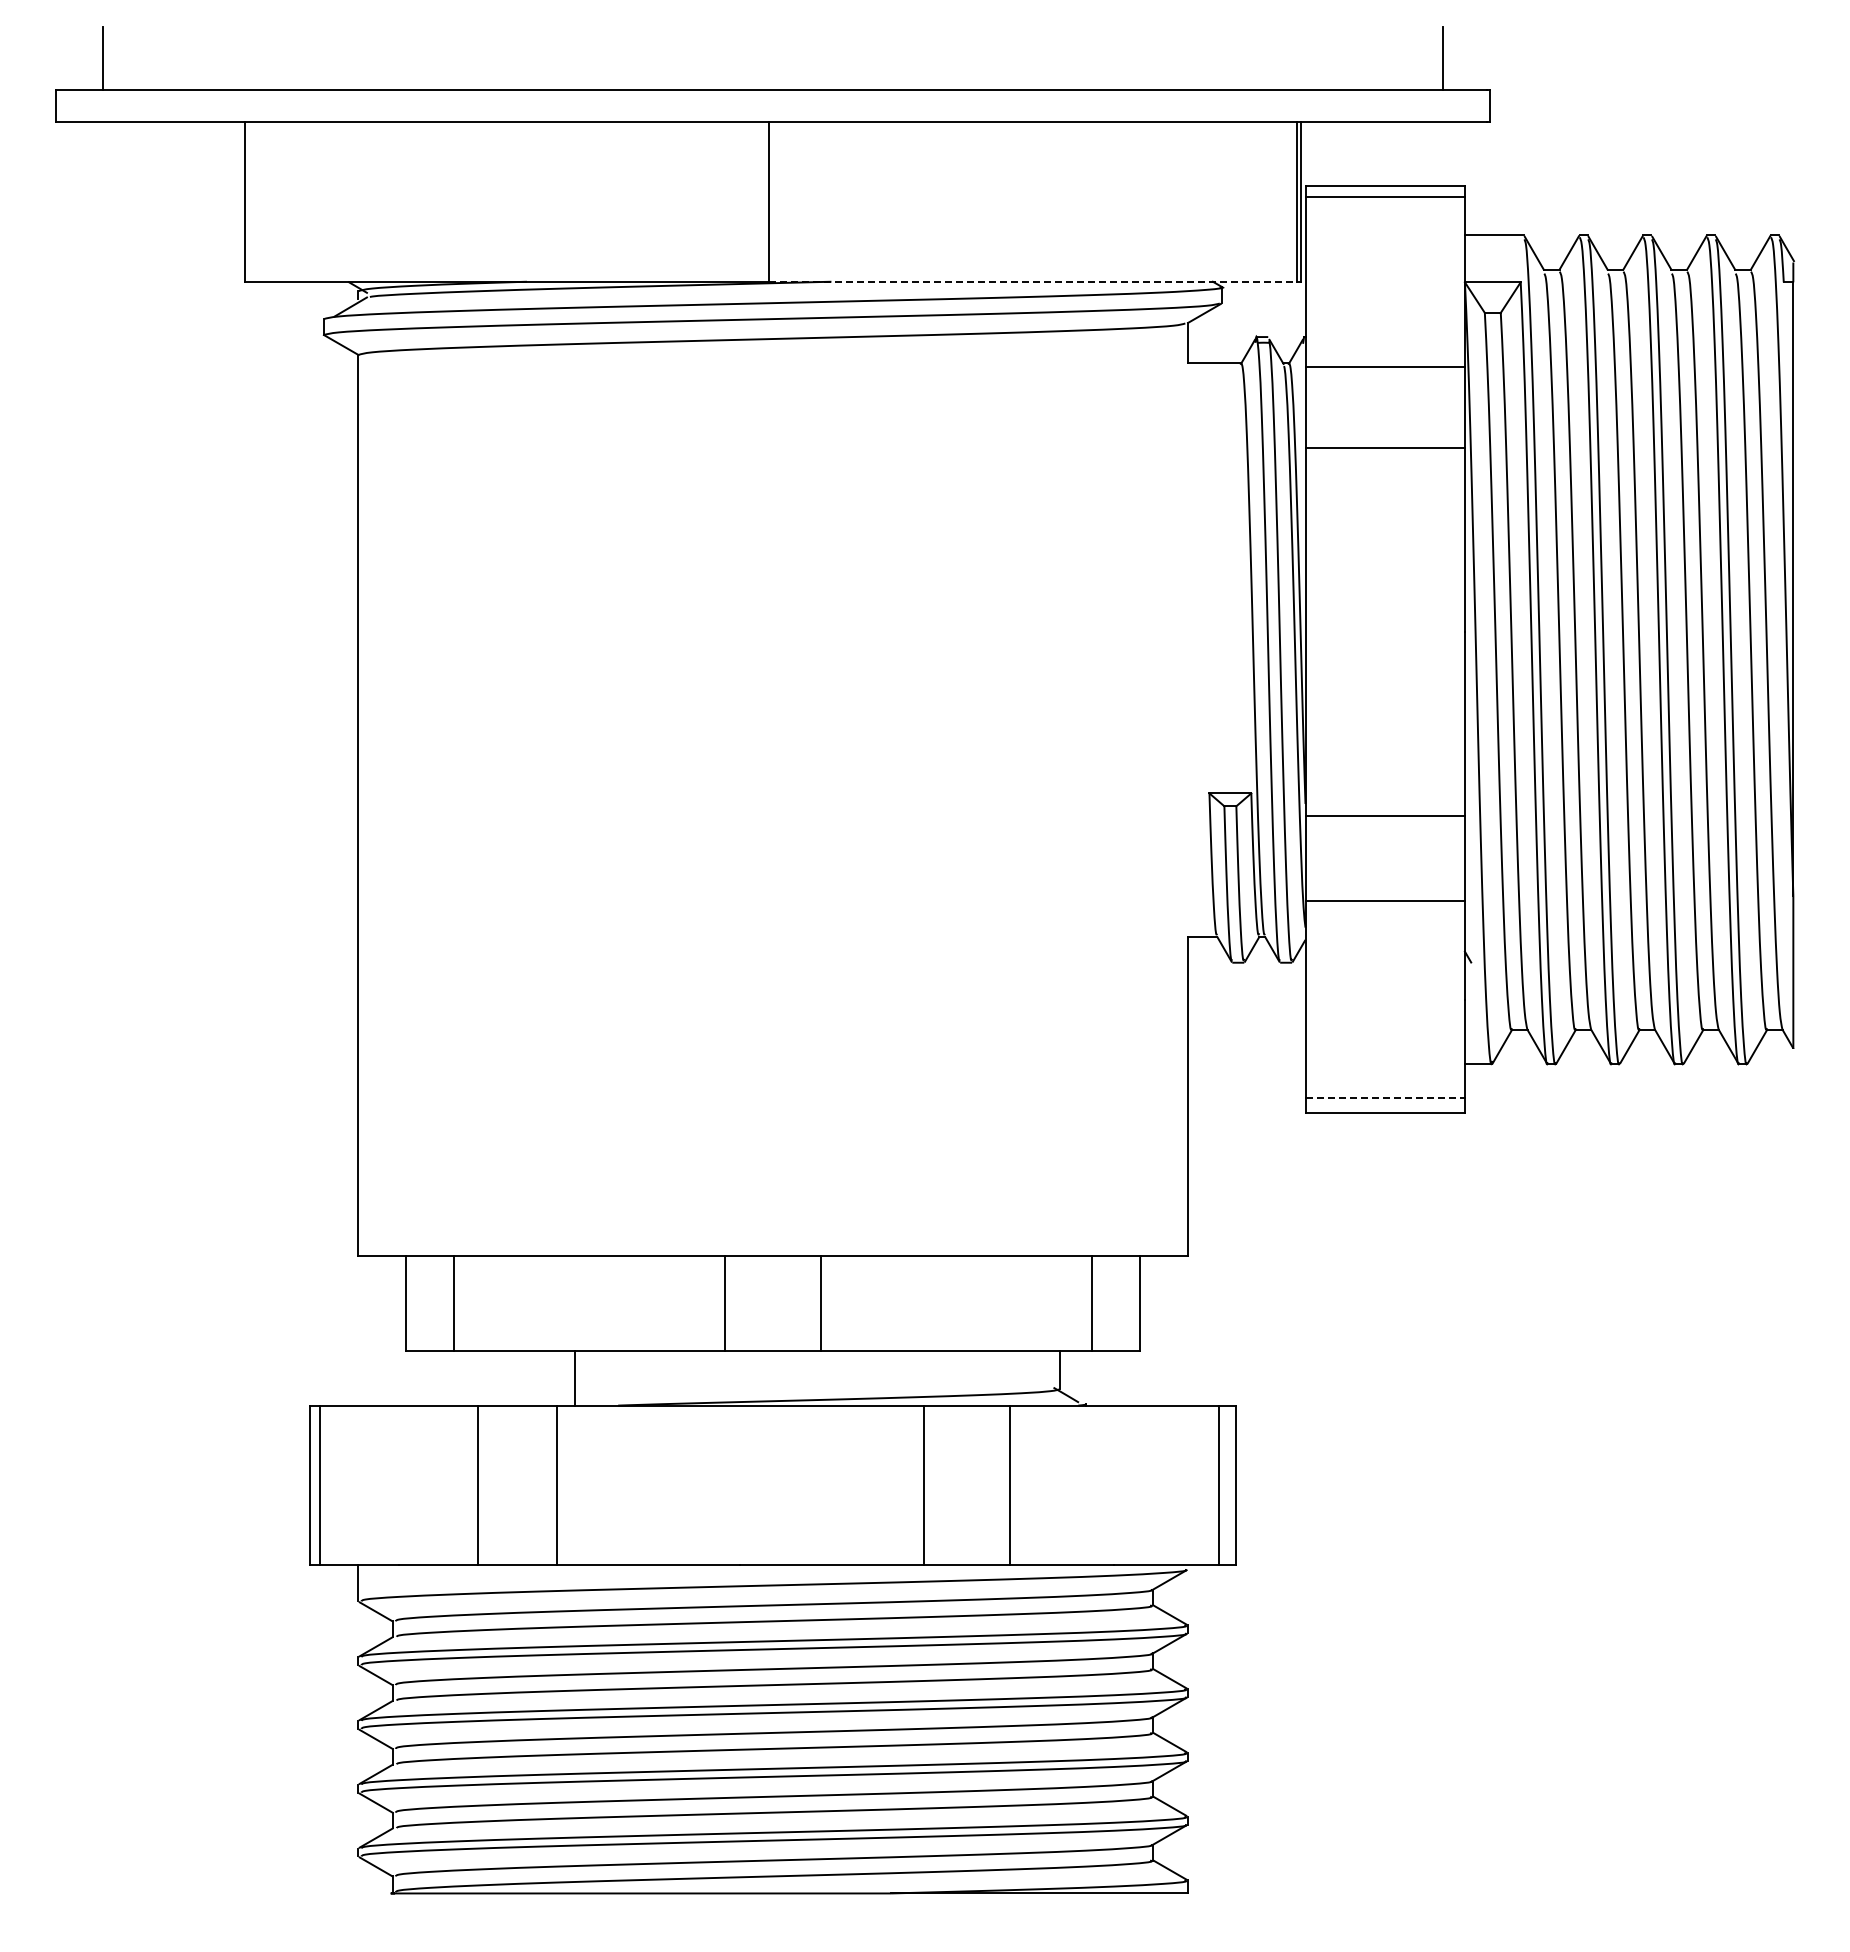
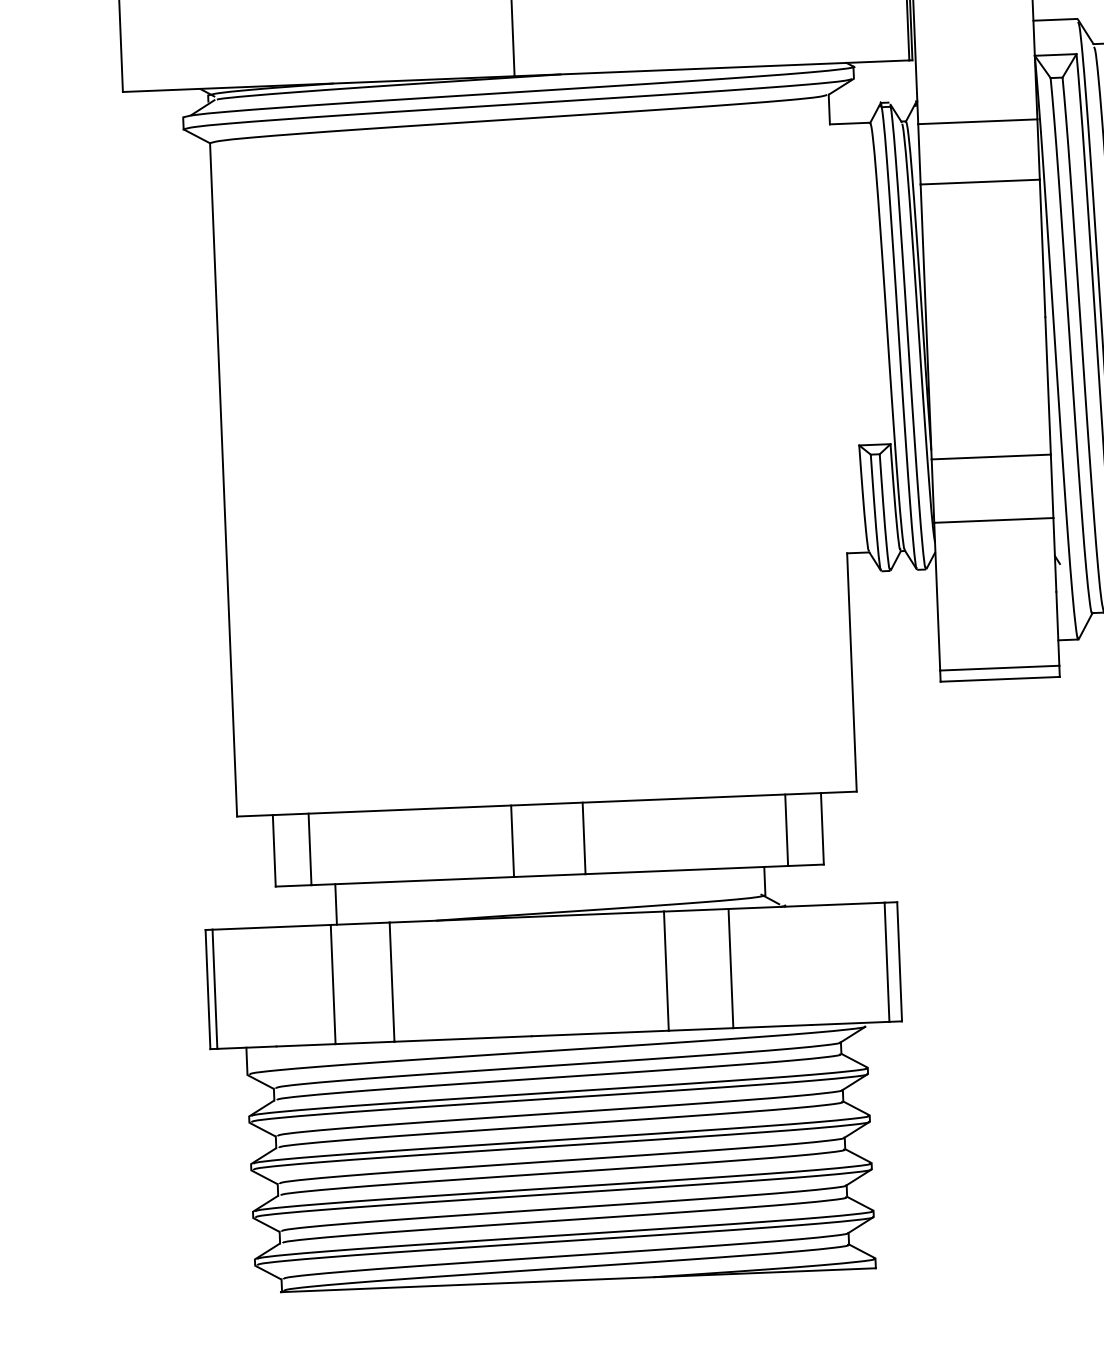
line: (1033, 281) -> (712, 68), dashed -> solid
line: (1385, 1098) -> (999, 668), dashed -> solid
line: (575, 1378) -> (336, 904), moved

